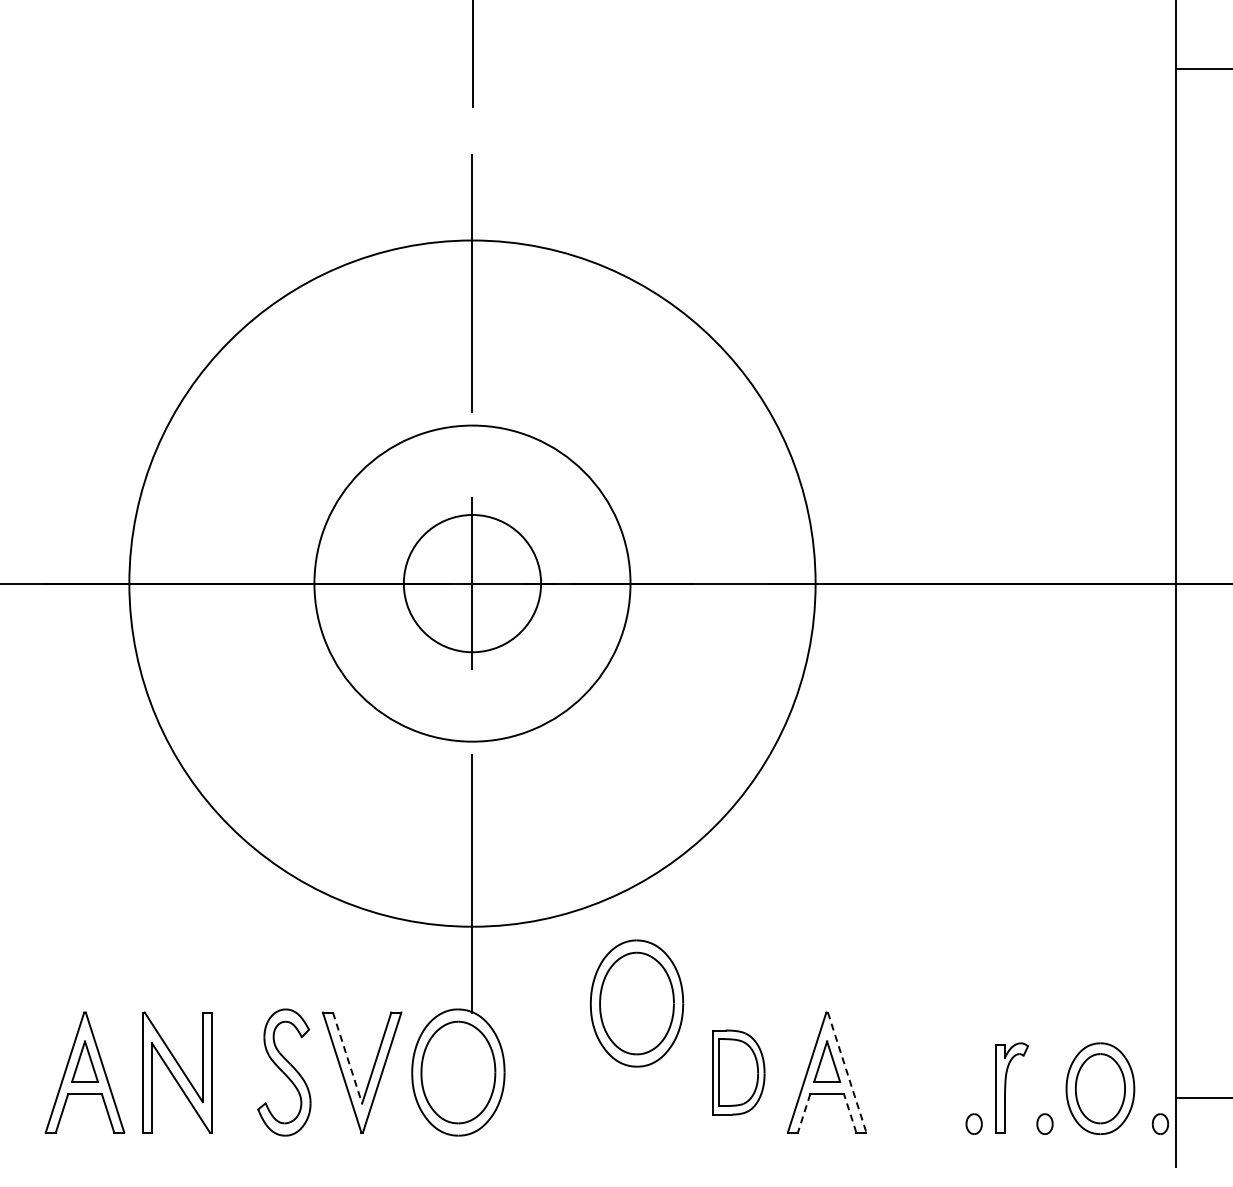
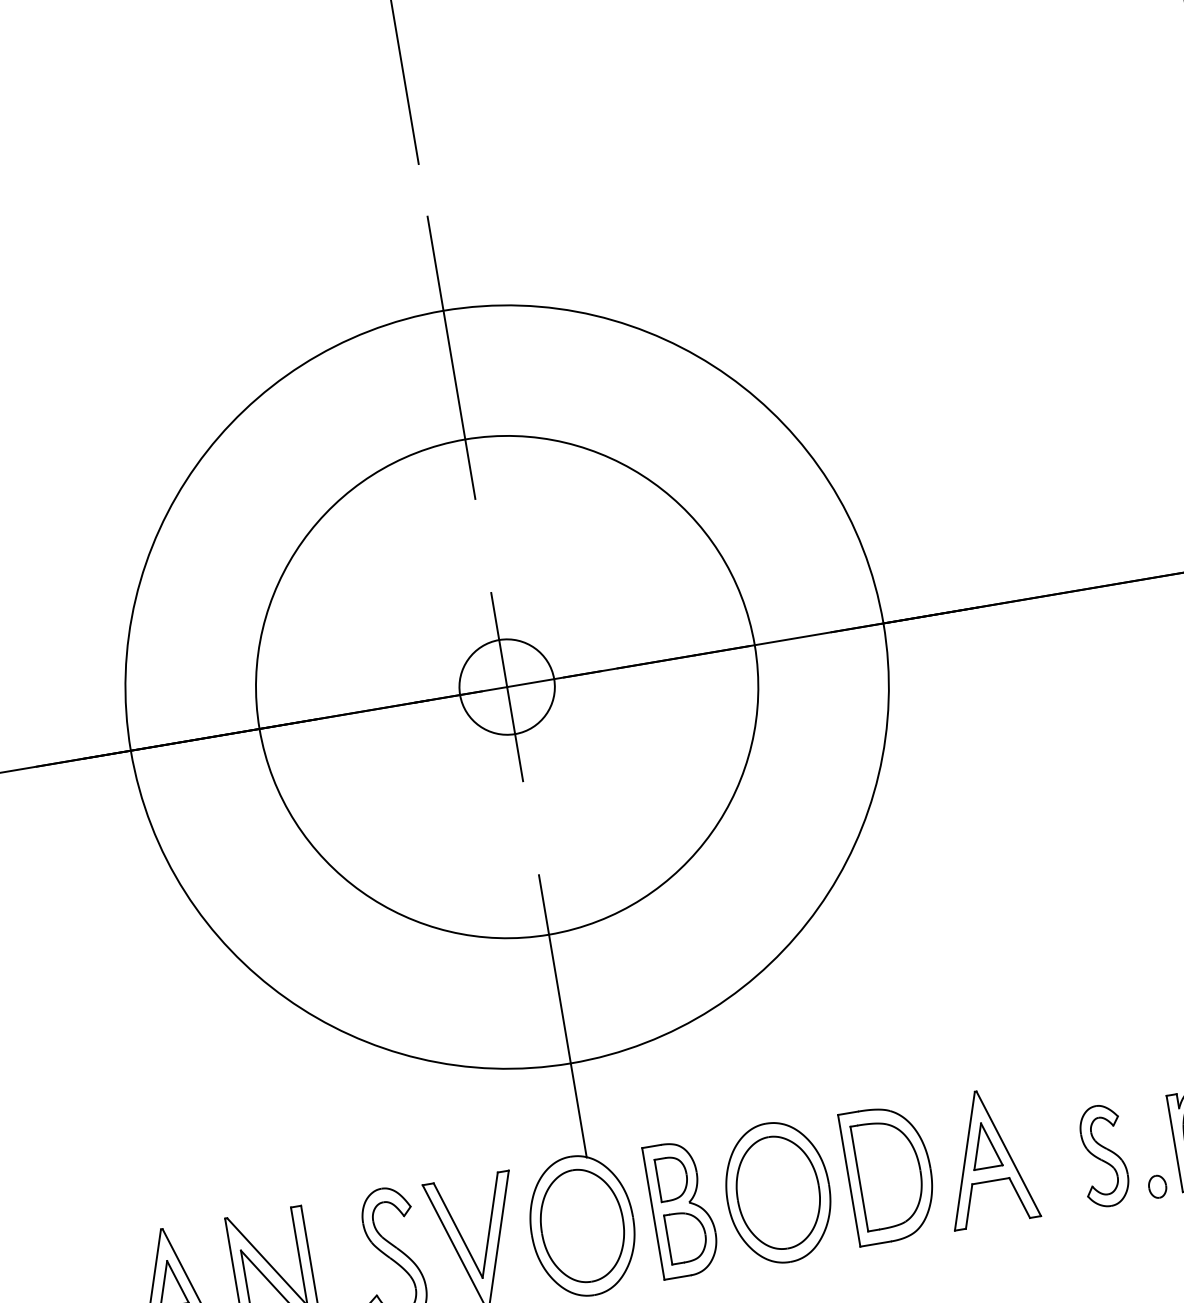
circle: (472, 583) -> (507, 686), size x0.62
circle: (472, 583) -> (507, 686), size x1.43
part: (636, 1003) -> (777, 1192), moved
line: (347, 1058) -> (458, 1231), dashed -> solid
part: (549, 1072) -> (682, 1208), added
part: (738, 1072) -> (889, 1173), size x1.43
line: (847, 1073) -> (1009, 1154), dashed -> solid
part: (930, 1088) -> (1103, 1155), added
line: (850, 1112) -> (1019, 1197), dashed -> solid
line: (803, 1113) -> (968, 1206), dashed -> solid

